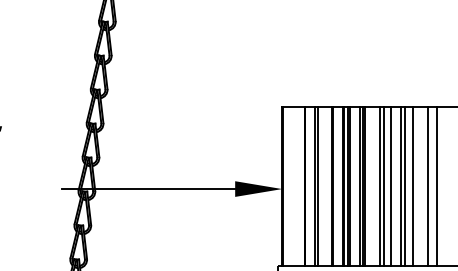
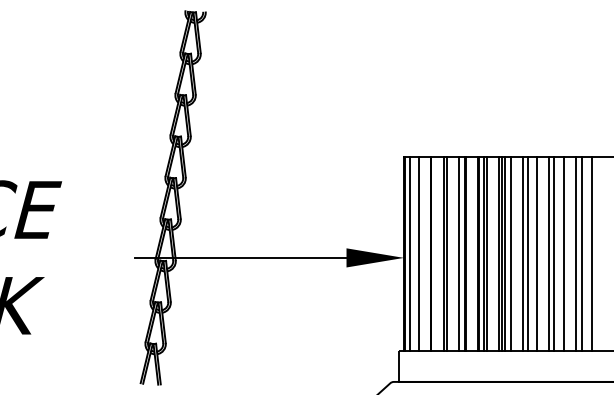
line: (287, 186) -> (410, 254), added
line: (294, 186) -> (419, 254), added
line: (327, 186) -> (459, 254), added
line: (369, 186) -> (510, 254), added
line: (423, 186) -> (576, 254), added

